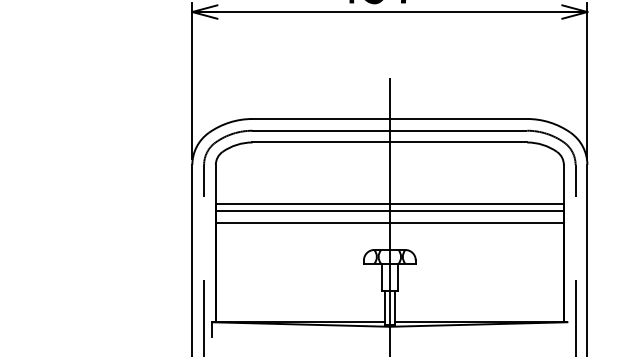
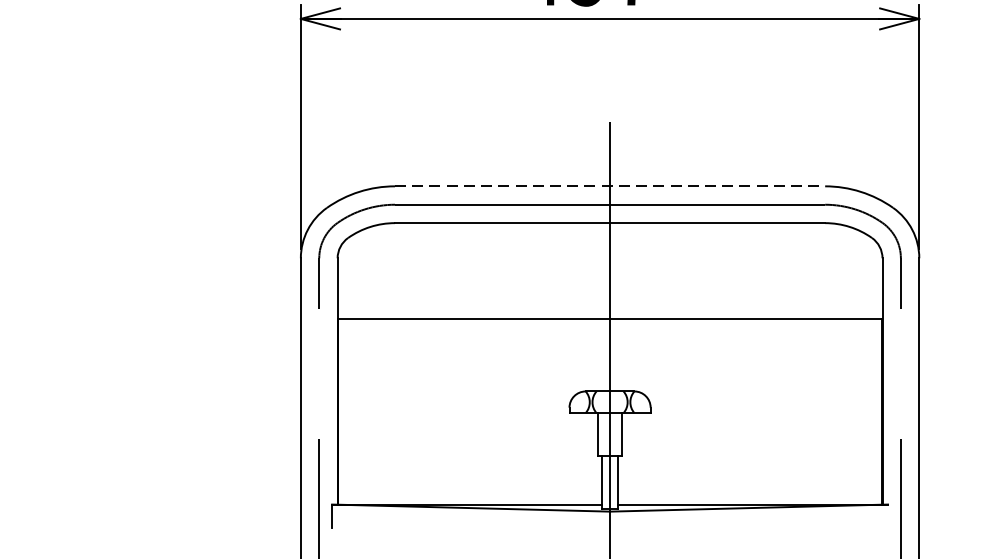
line: (390, 118) -> (611, 185), solid -> dashed
line: (389, 210) -> (609, 329), removed
line: (389, 222) -> (609, 348), removed

